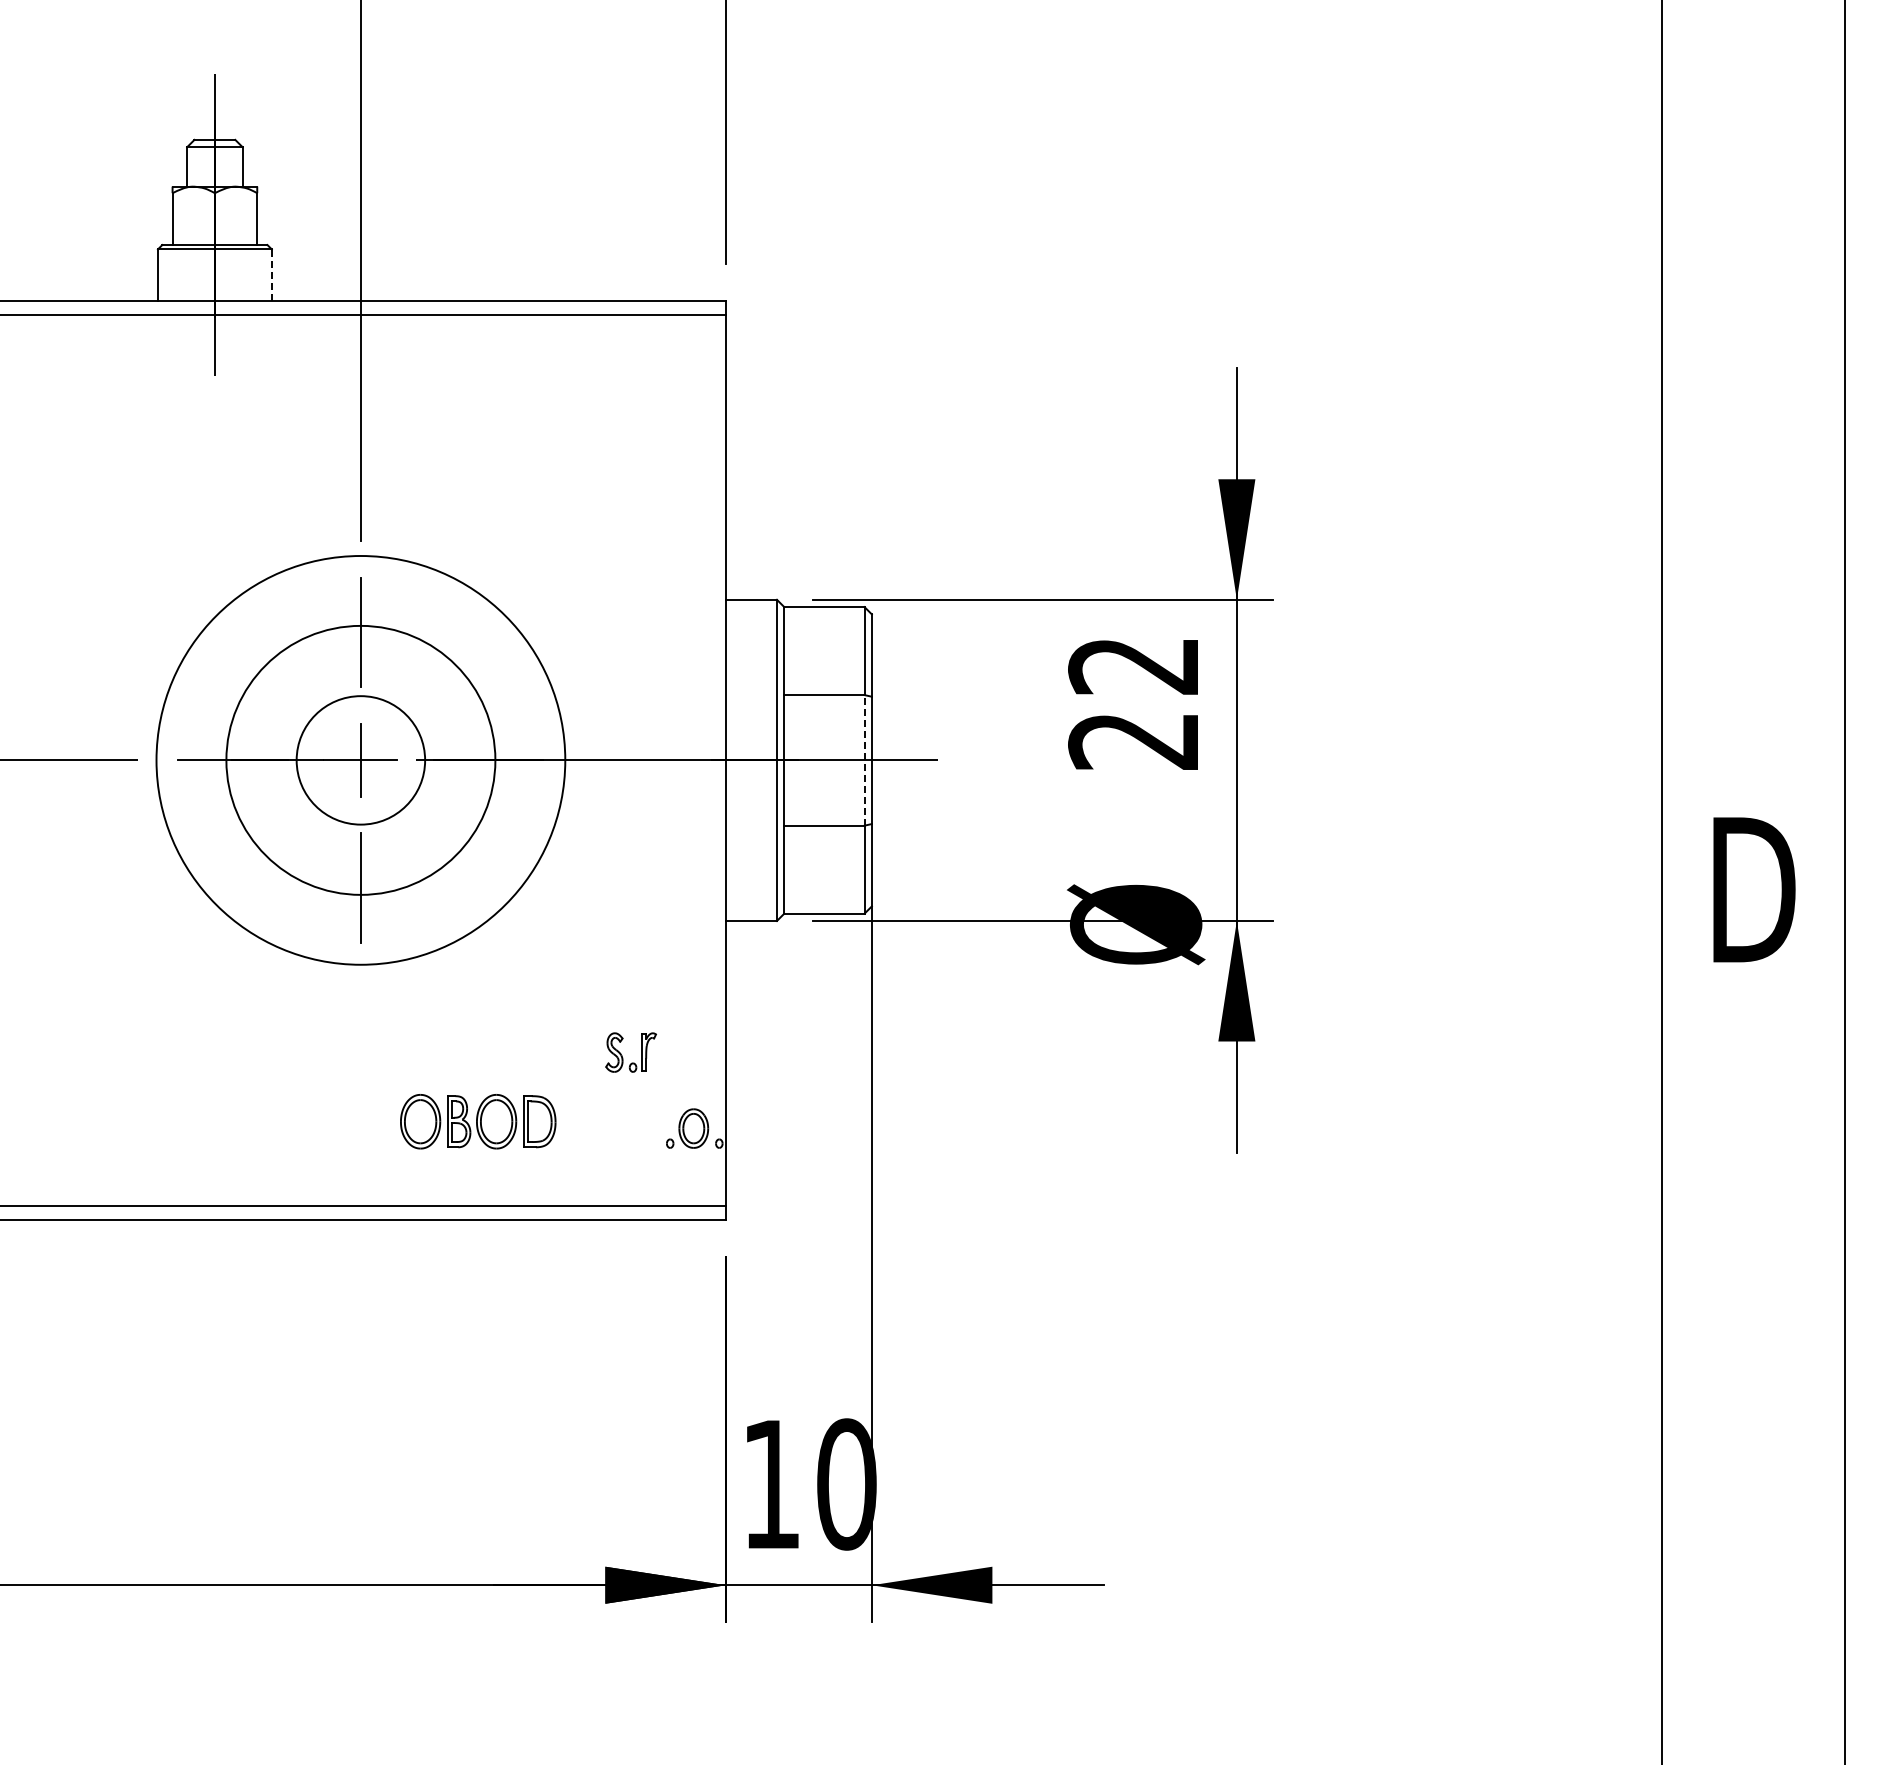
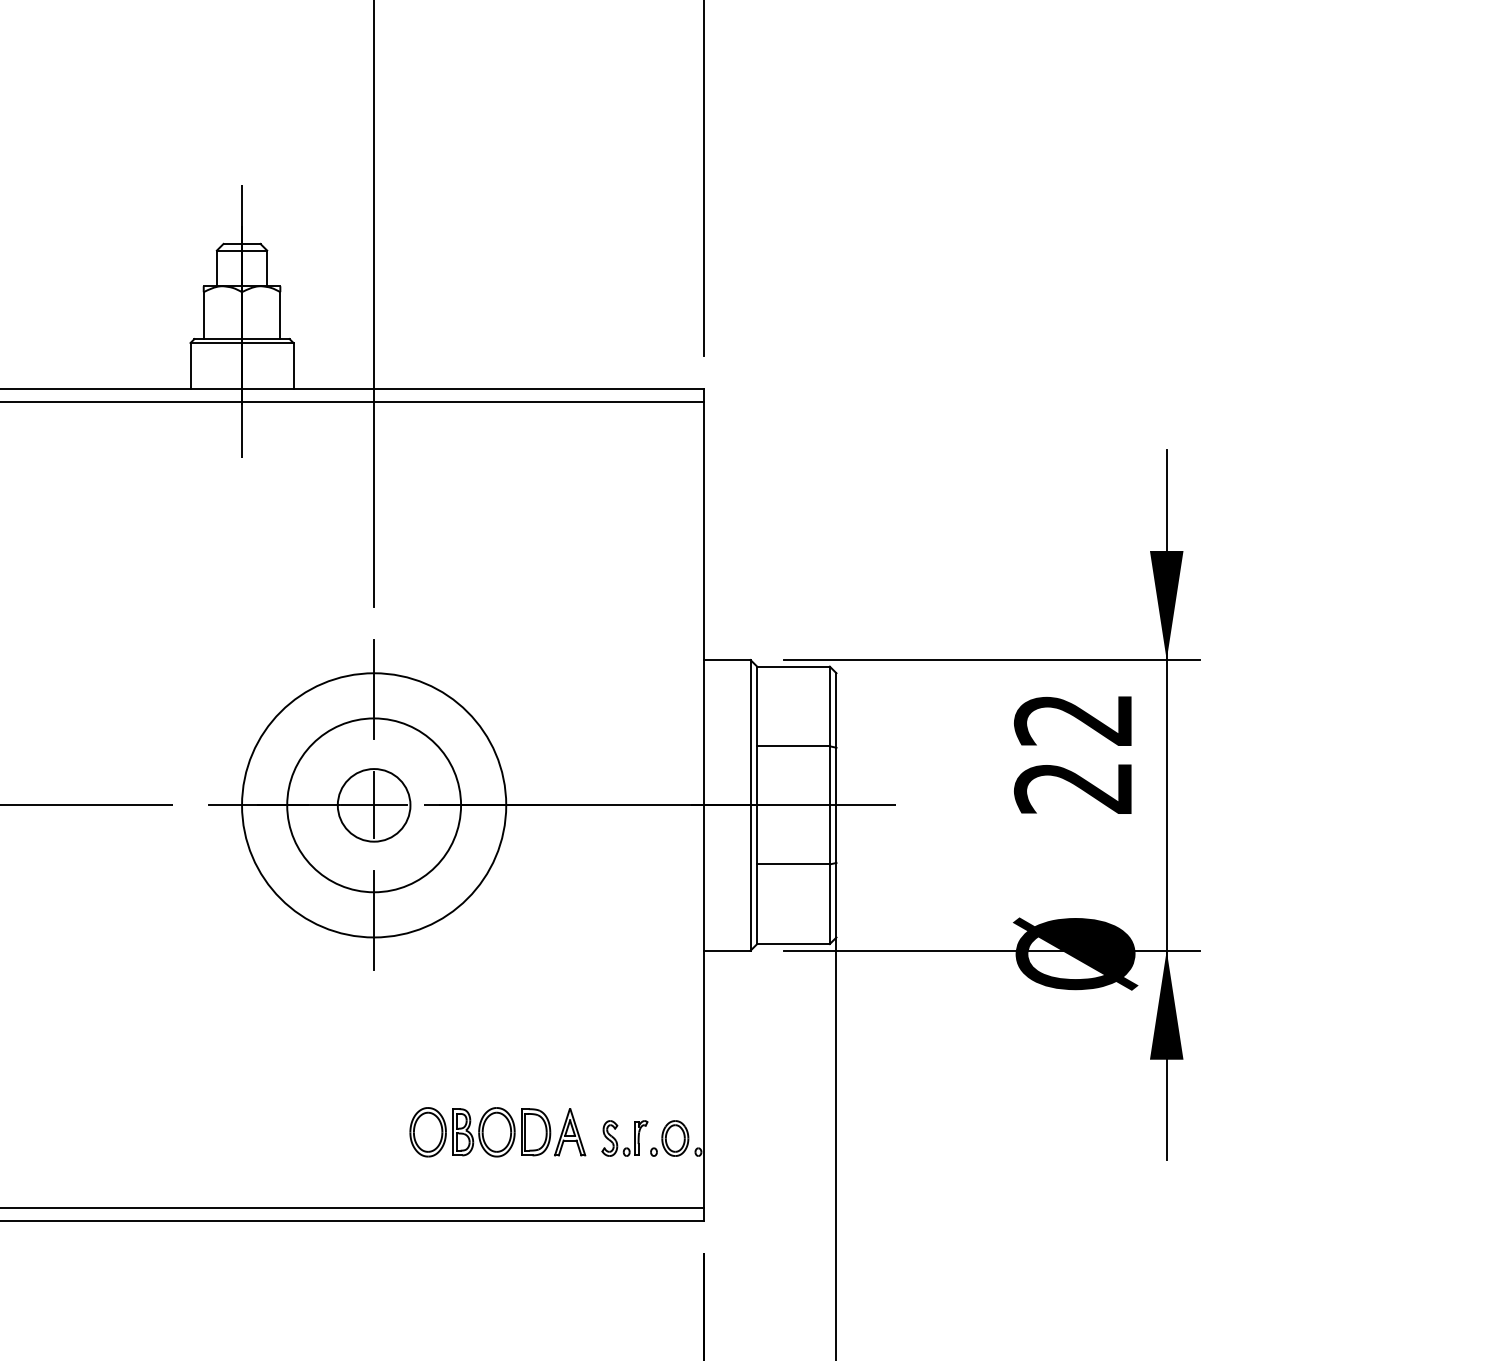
line: (271, 274) -> (293, 365), dashed -> solid
line: (864, 759) -> (829, 804), dashed -> solid
circle: (360, 760) -> (373, 805), size x0.62
circle: (360, 760) -> (373, 805), size x0.71
circle: (360, 760) -> (373, 805), size x0.71
part: (622, 1055) -> (617, 1141), moved
part: (577, 1121) -> (570, 1132), added

